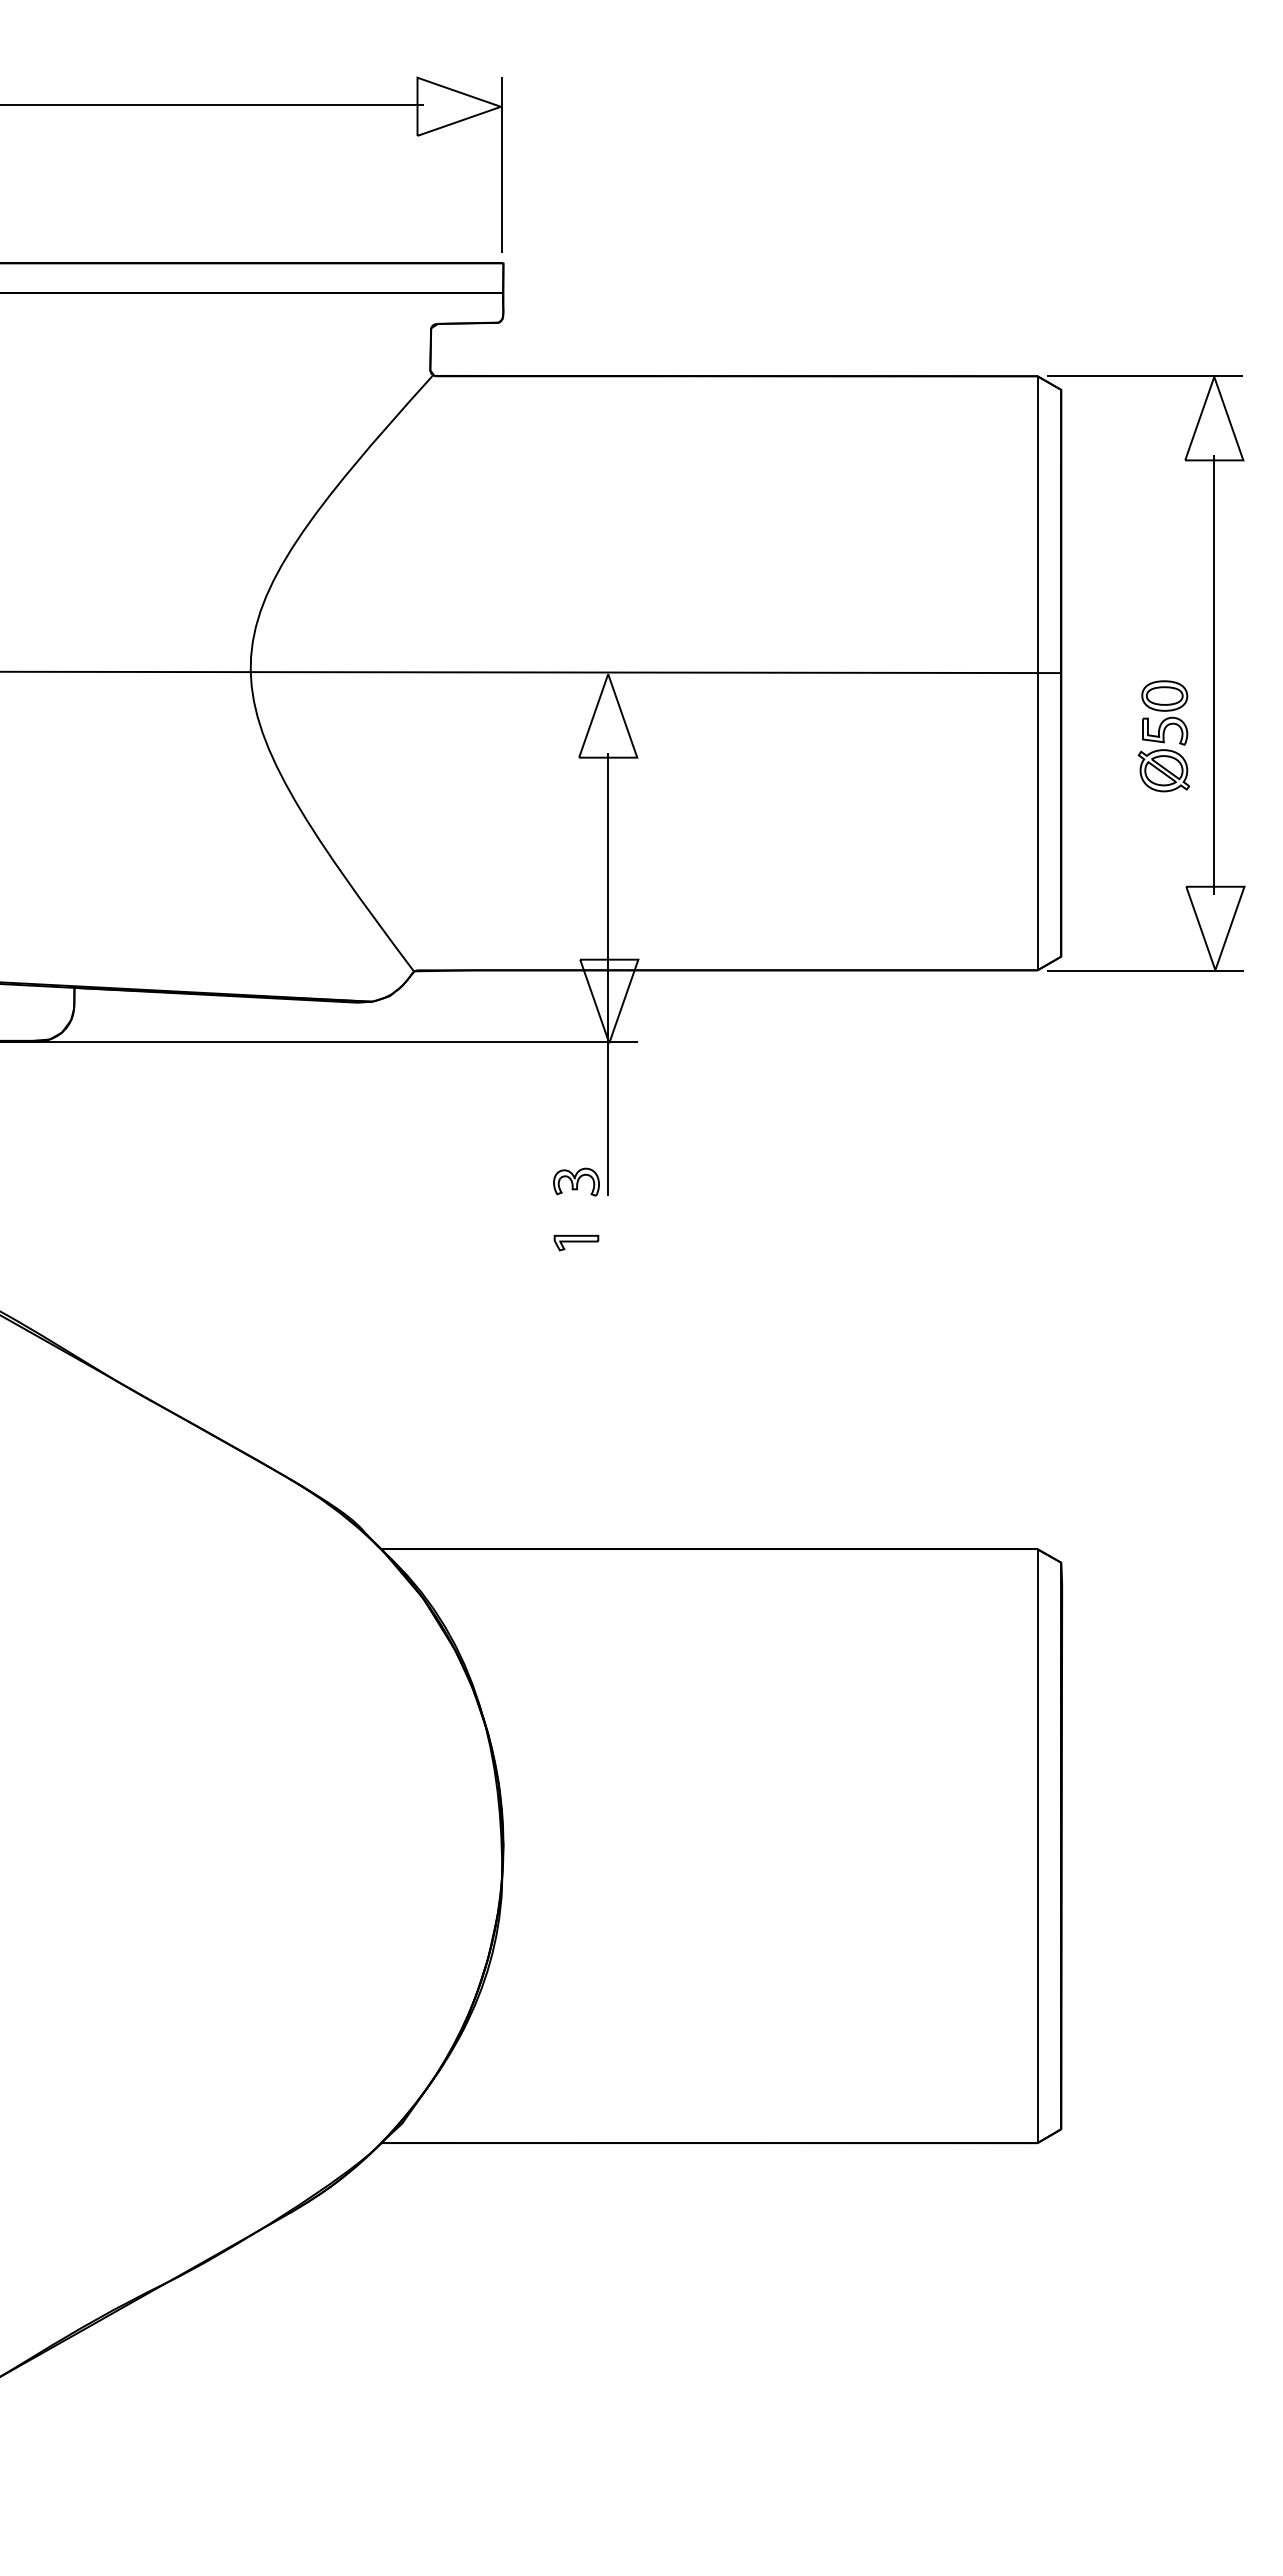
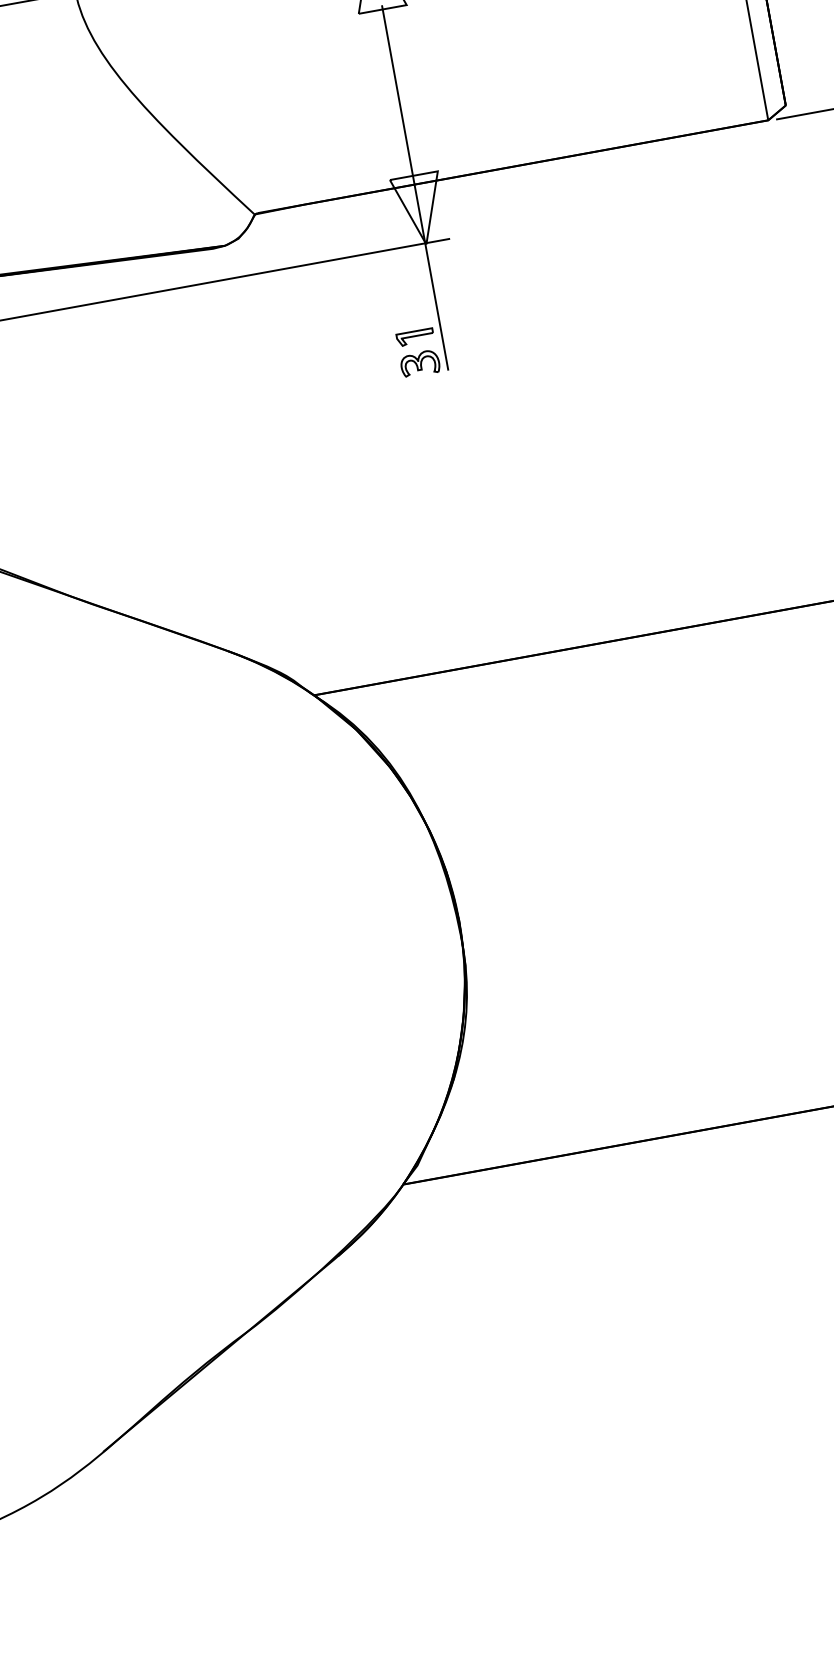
part: (576, 1243) -> (415, 337), moved

